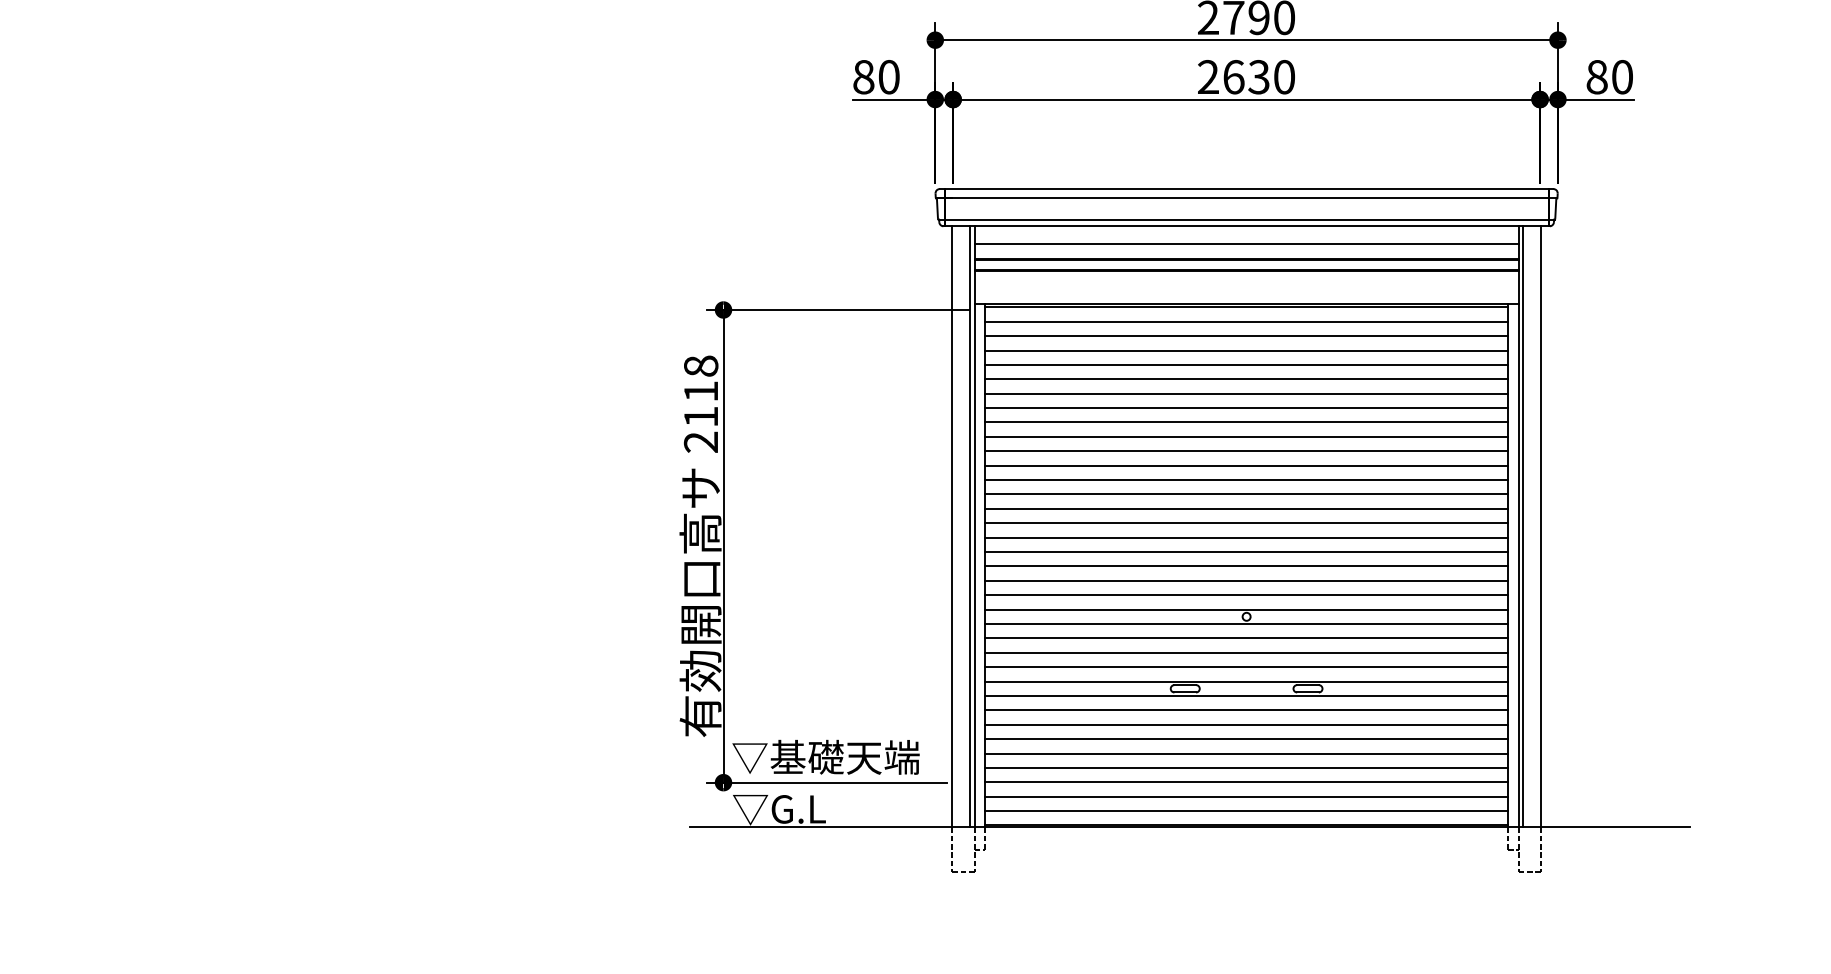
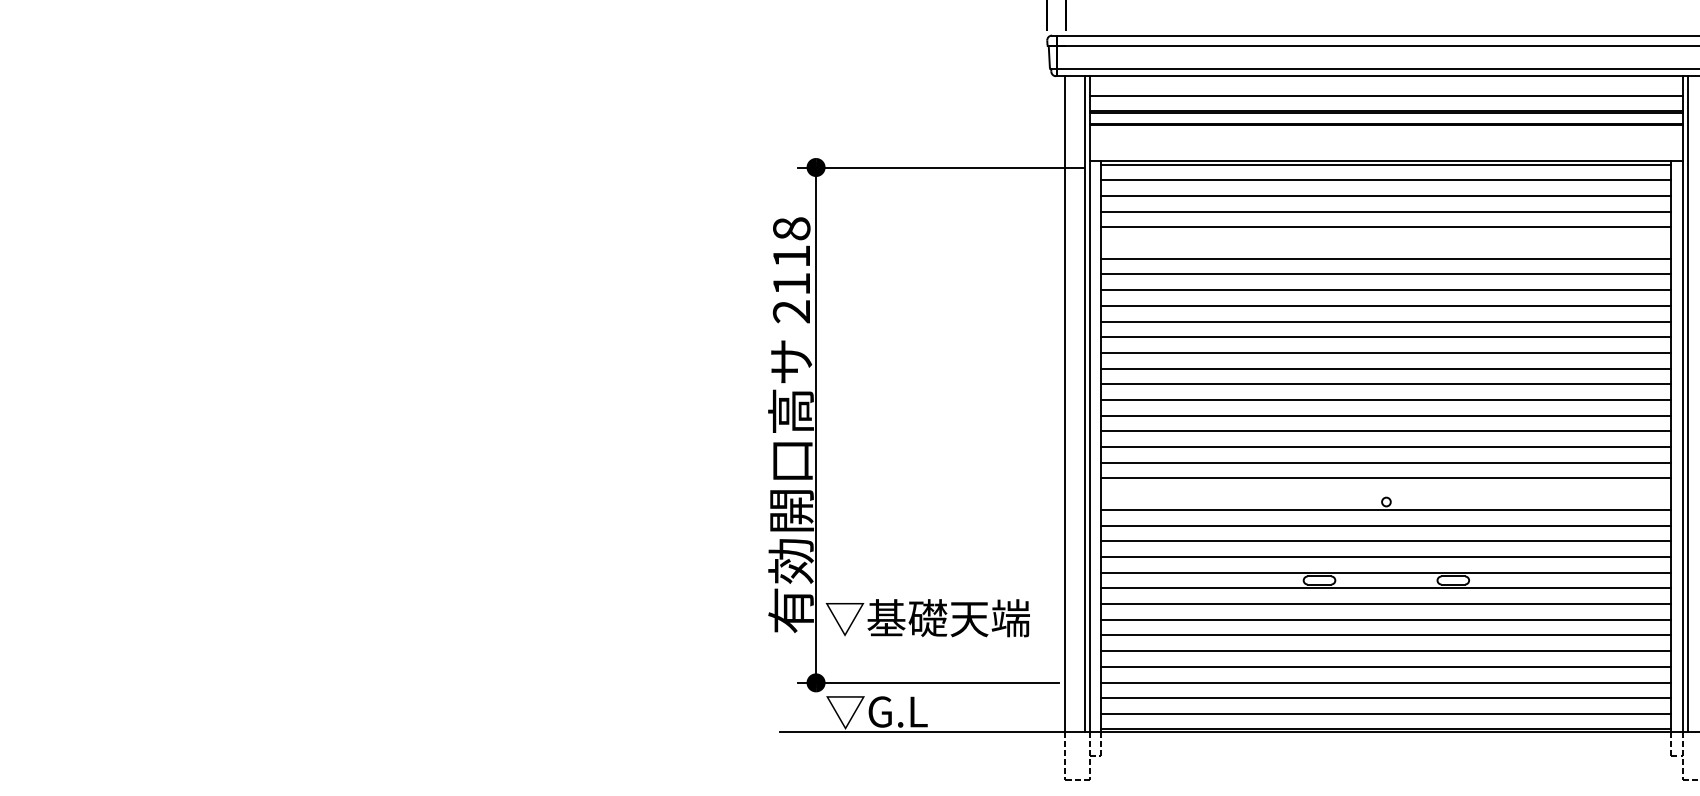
line: (1246, 379) -> (1386, 243), removed
line: (1246, 609) -> (1386, 494), removed
text: (825, 756) -> (927, 617), moved

